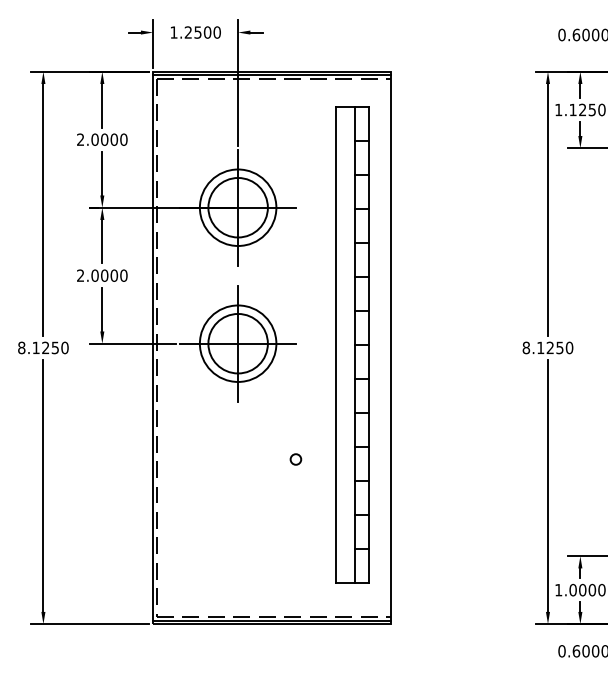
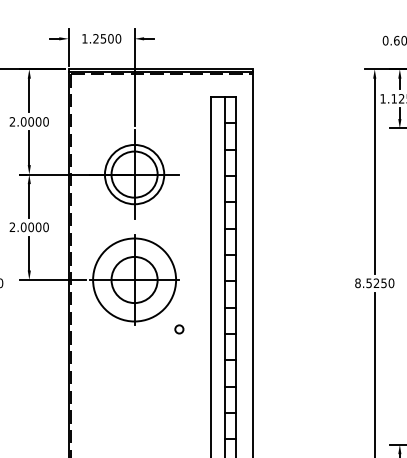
circle: (237, 343) -> (134, 279), size x1.4
text: (540, 347) -> (368, 282), 8.1250 -> 8.5250
circle: (295, 459) -> (179, 329), moved

